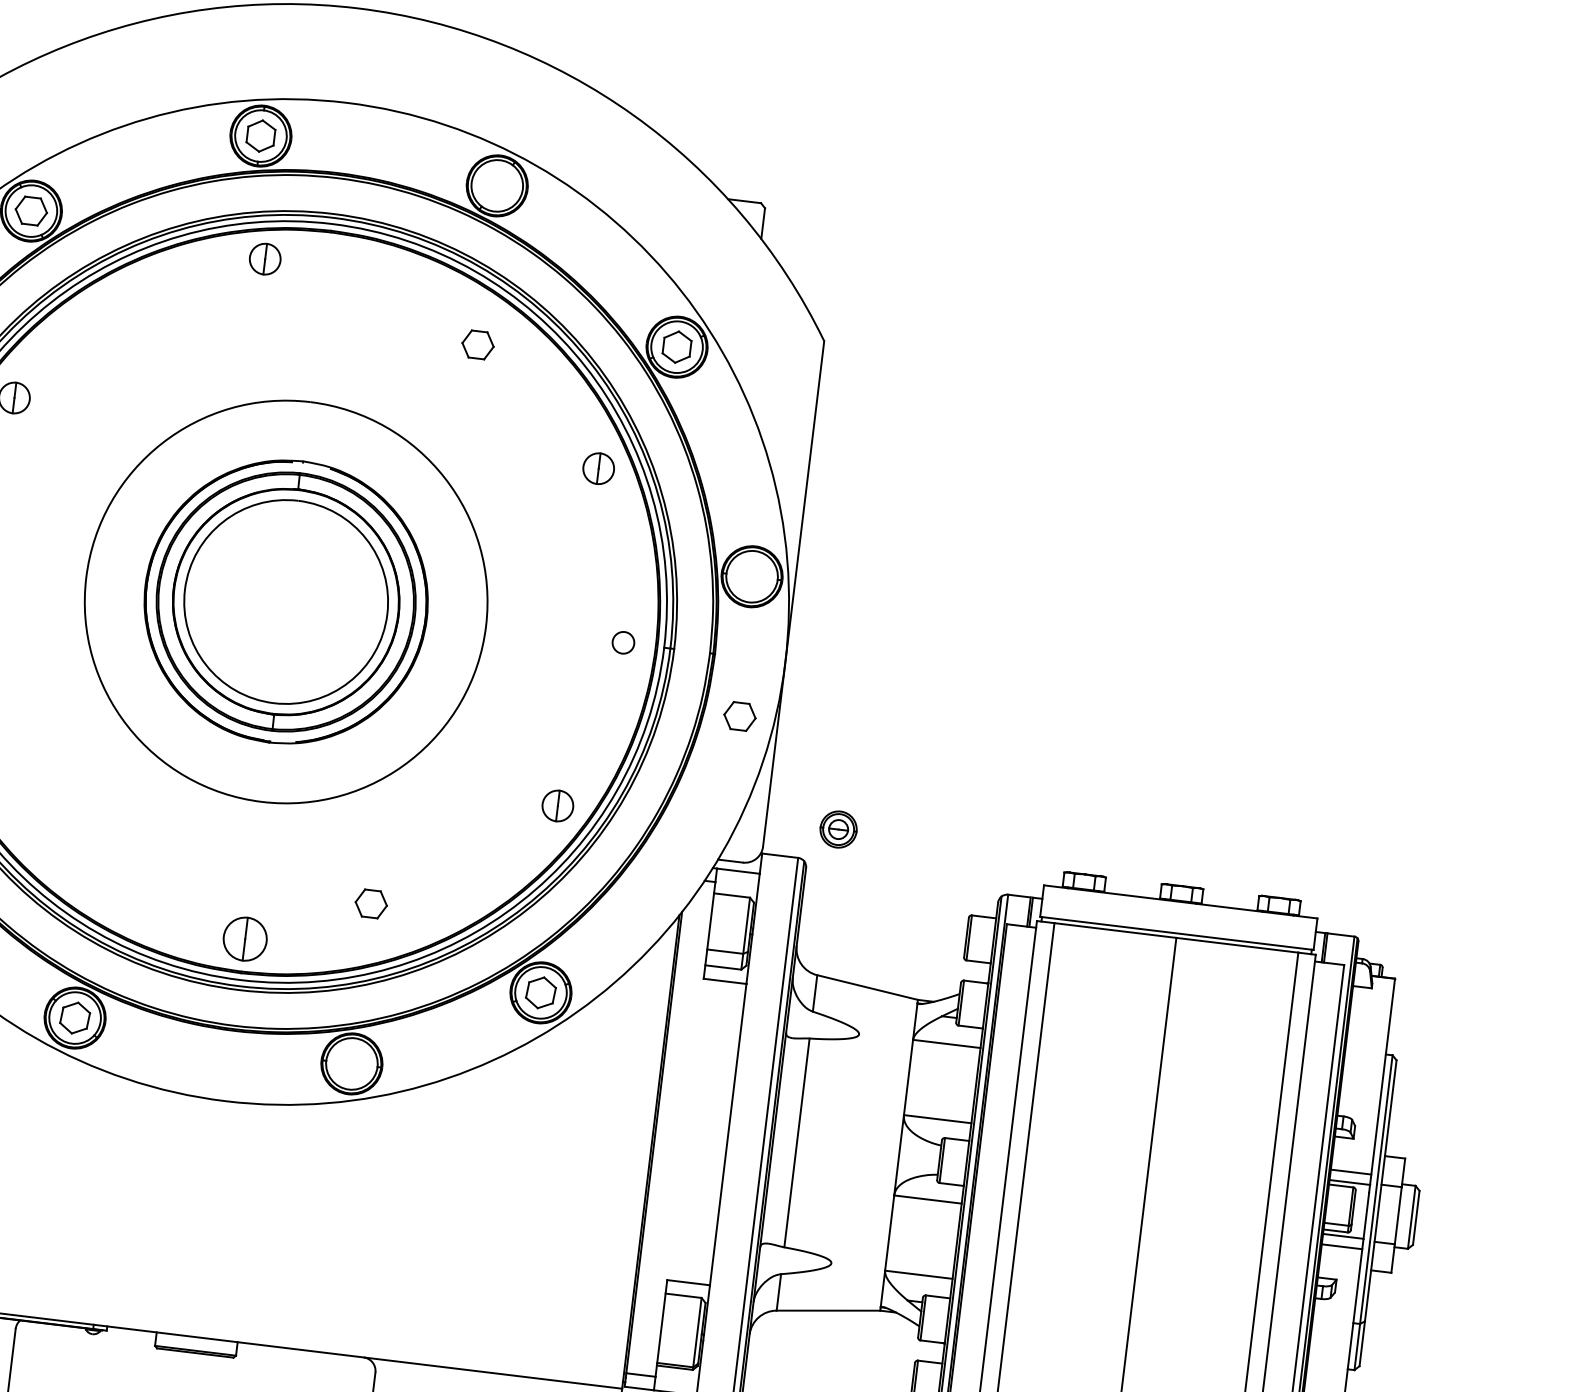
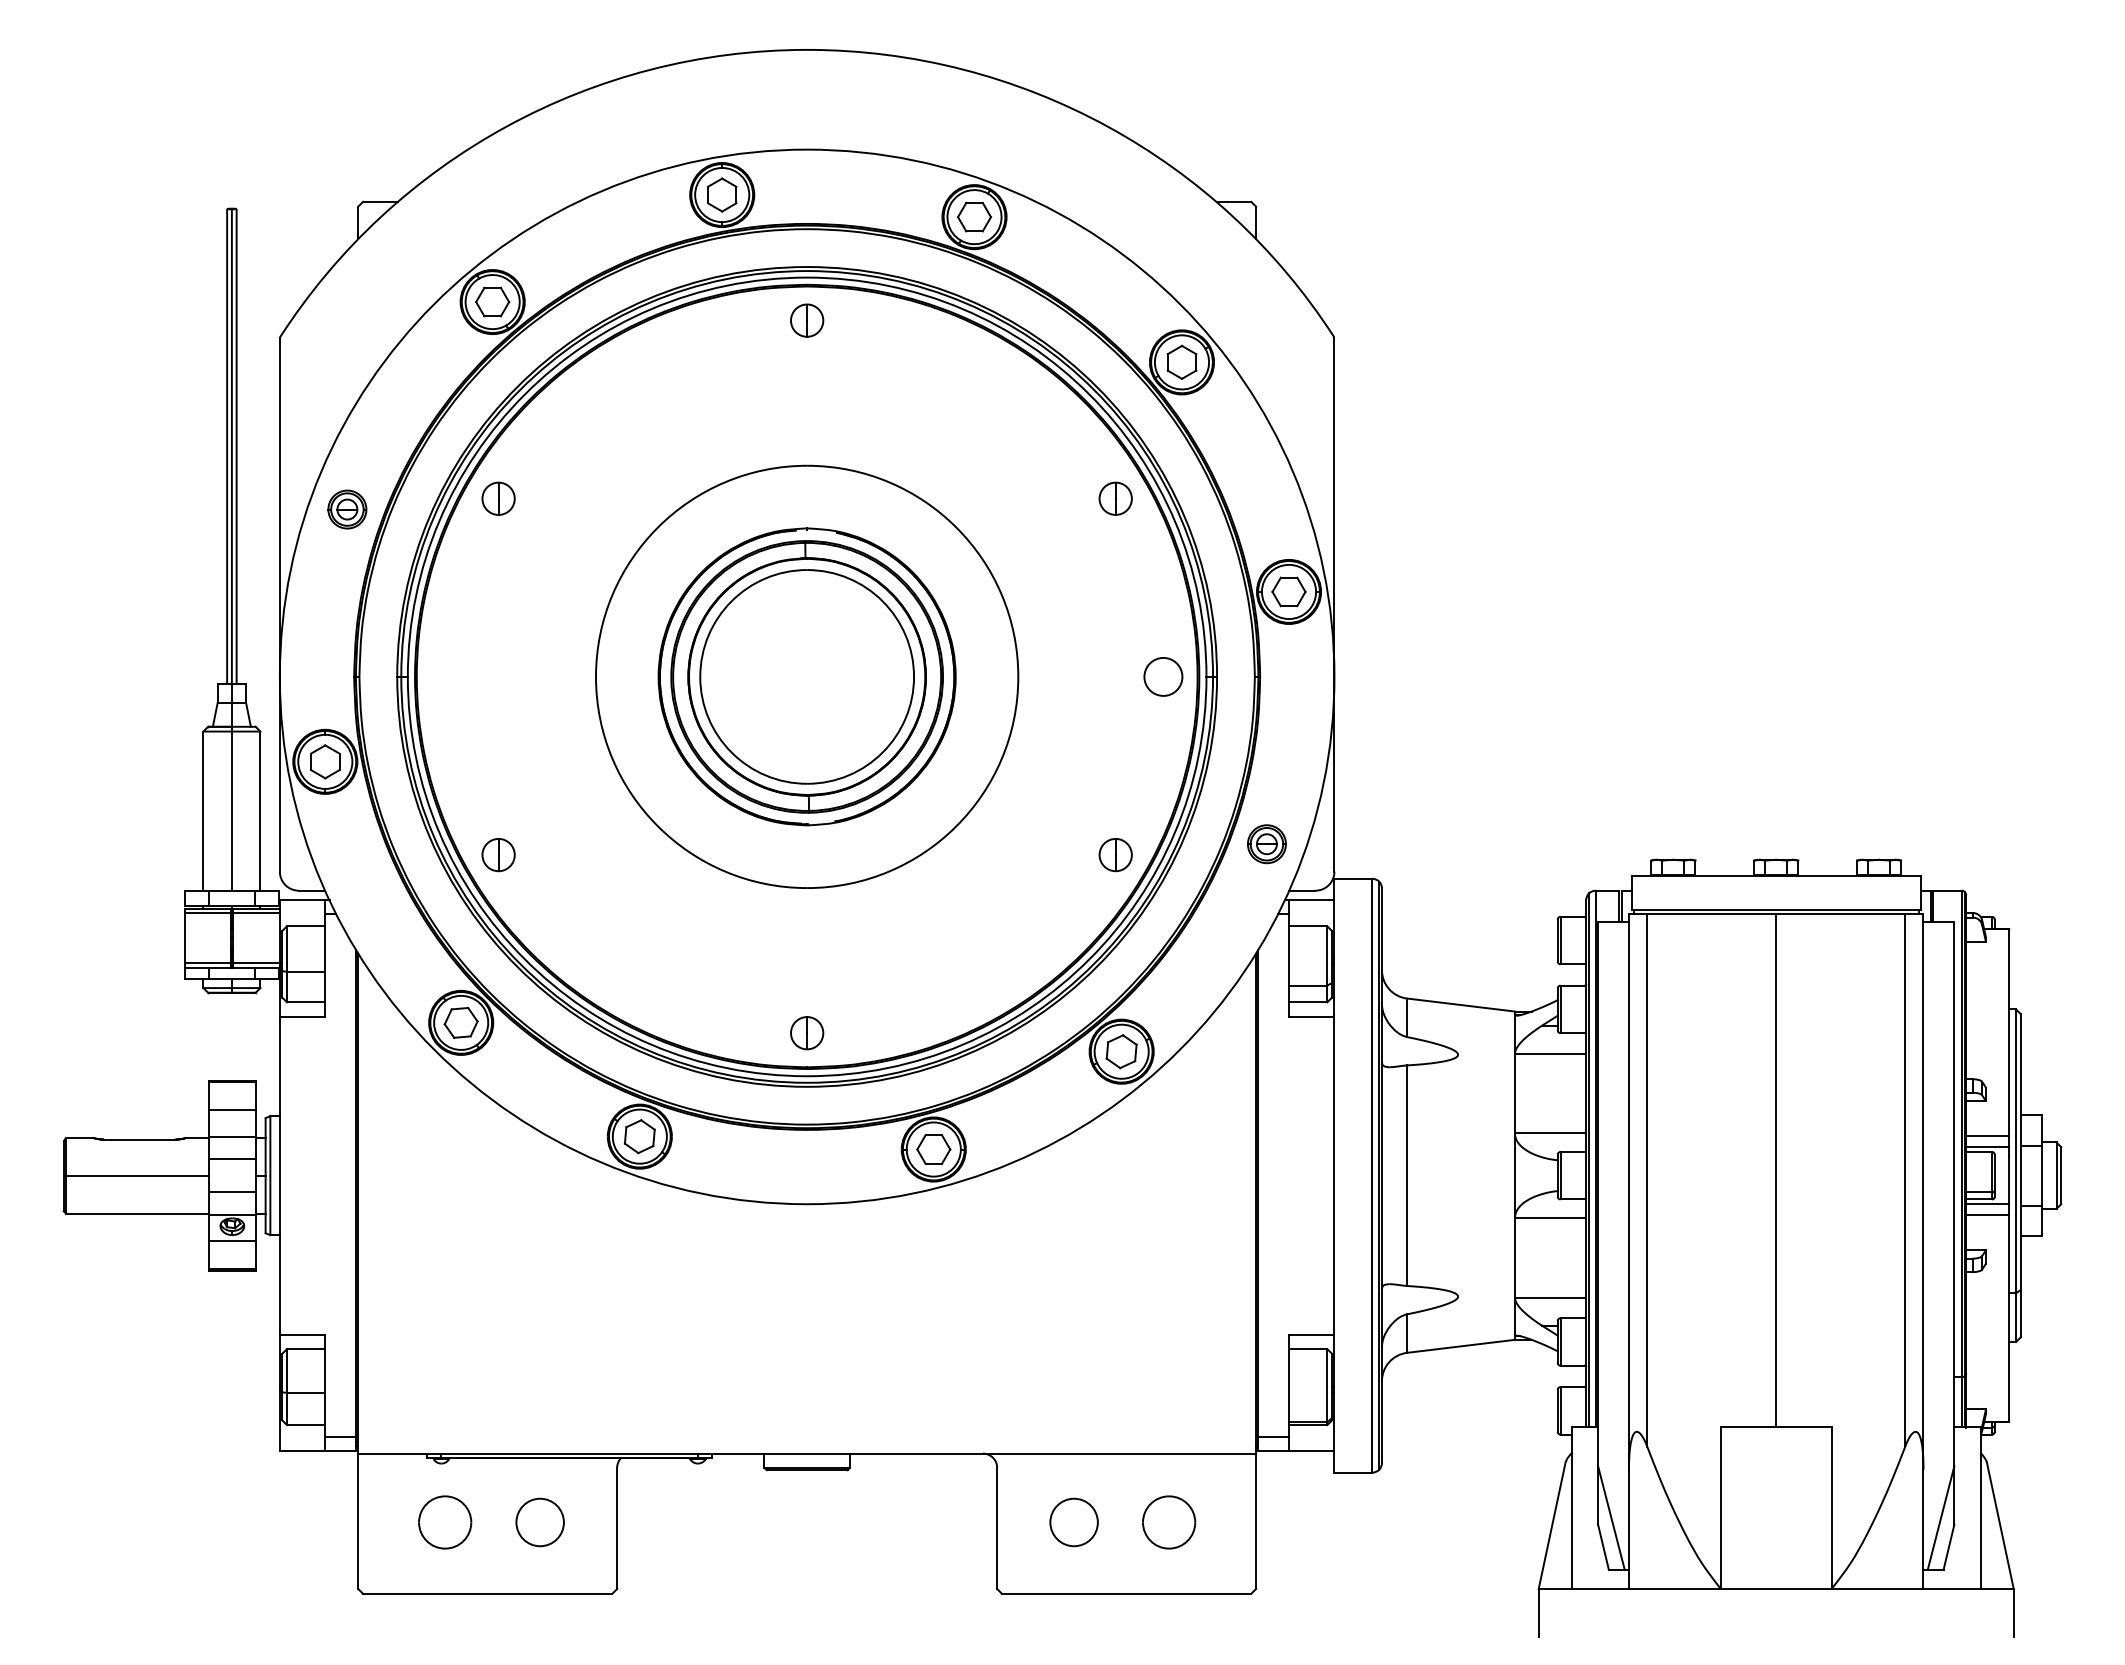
part: (265, 259) -> (807, 320), moved
part: (478, 344) -> (974, 216), moved
circle: (623, 642) -> (1163, 676), size x1.67
part: (739, 716) -> (1288, 591), moved
part: (838, 829) -> (1266, 844), moved
part: (371, 903) -> (933, 1149), moved
part: (245, 939) -> (807, 1033), size x0.71

